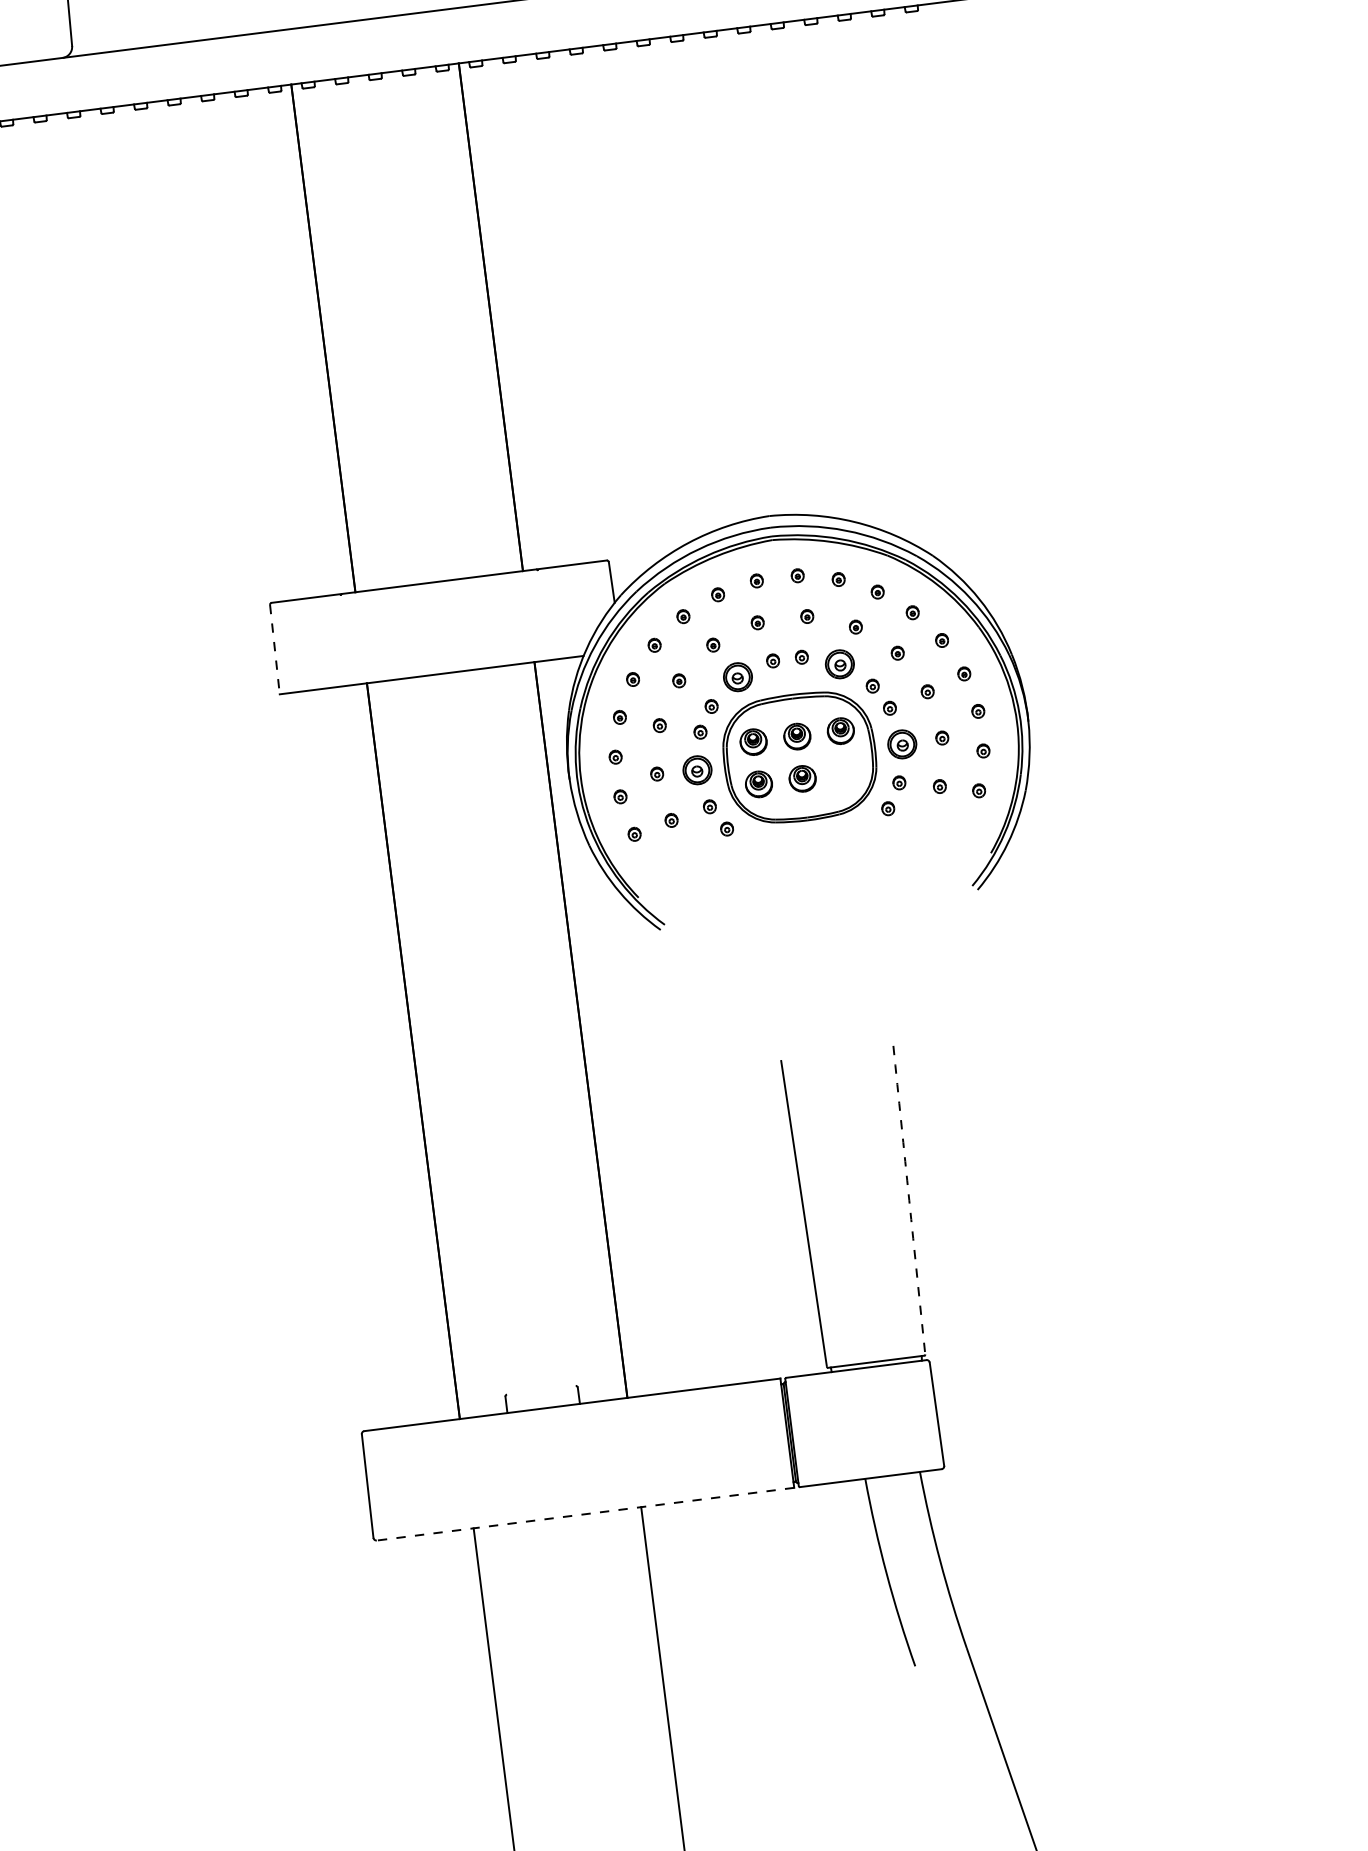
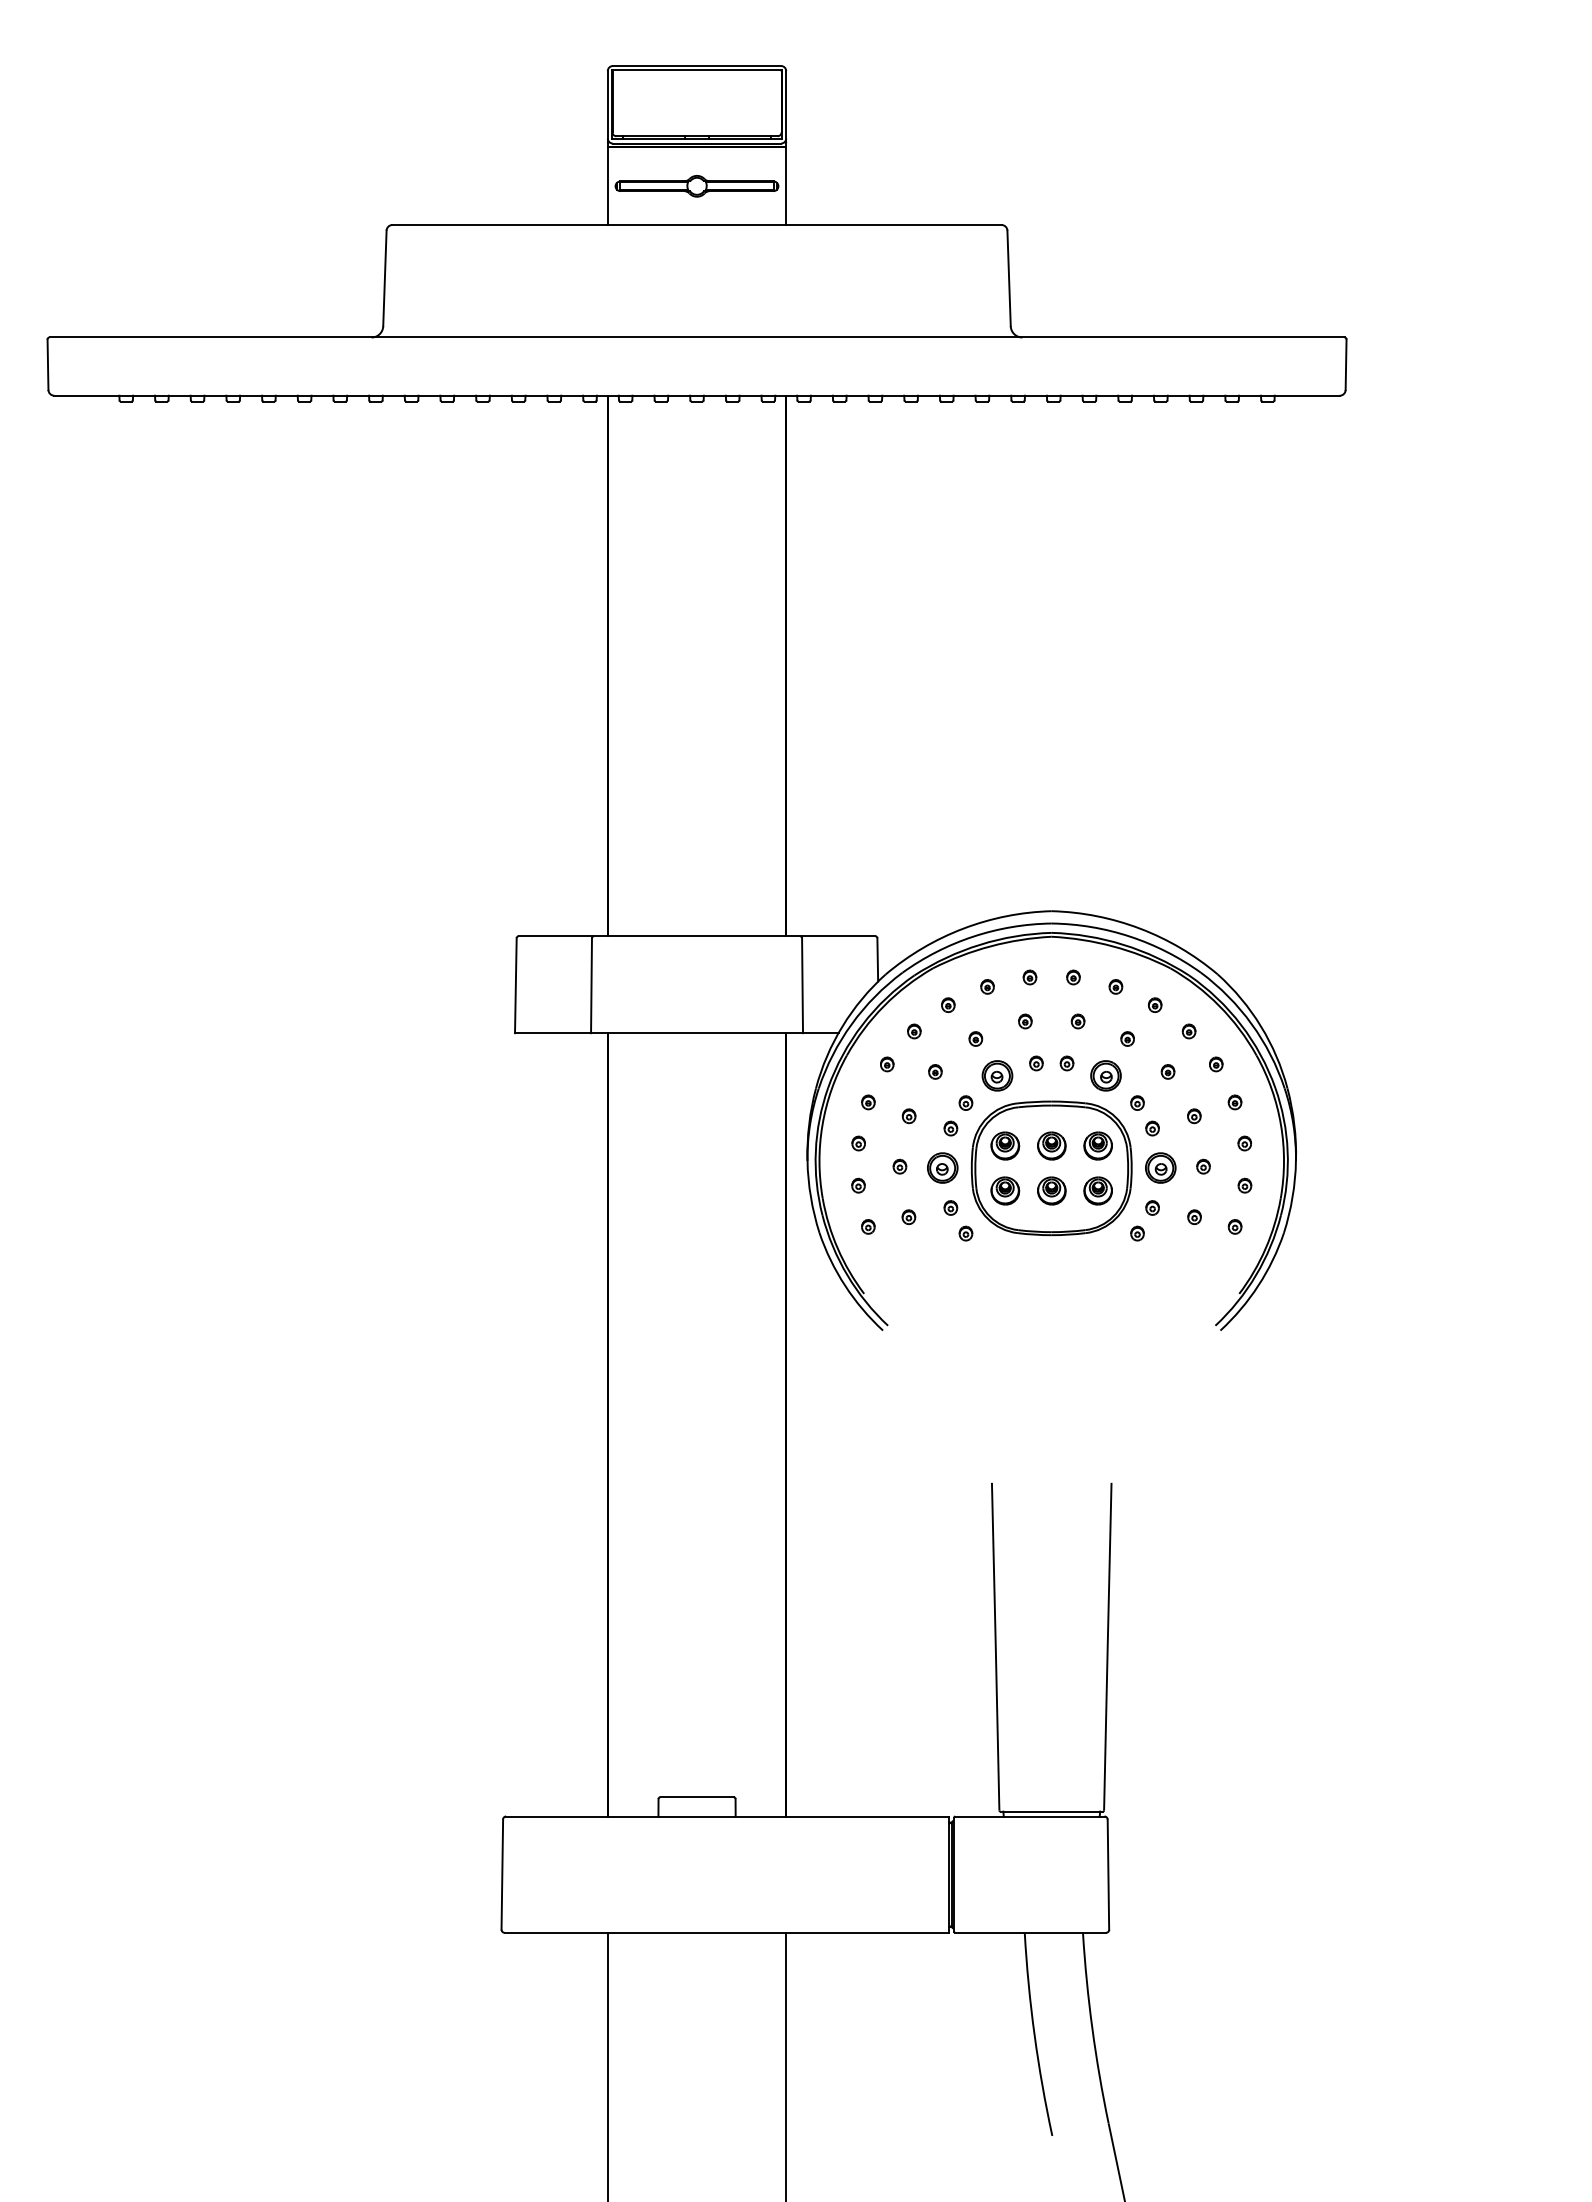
line: (544, 615) -> (802, 985), added
line: (345, 640) -> (591, 985), added
line: (274, 649) -> (515, 985), dashed -> solid
part: (845, 772) -> (1097, 1190), added
arc: (909, 1200) -> (1107, 1646), dashed -> solid
line: (540, 1390) -> (696, 1797), added
line: (585, 1513) -> (726, 1932), dashed -> solid

